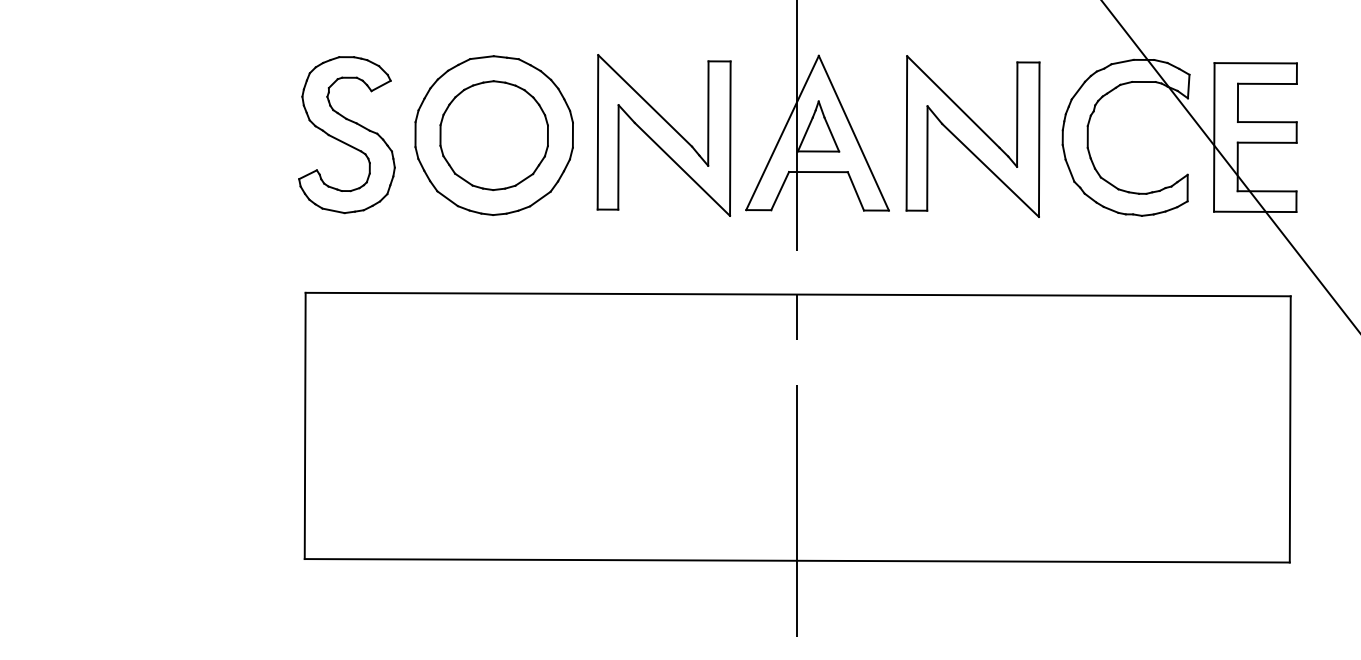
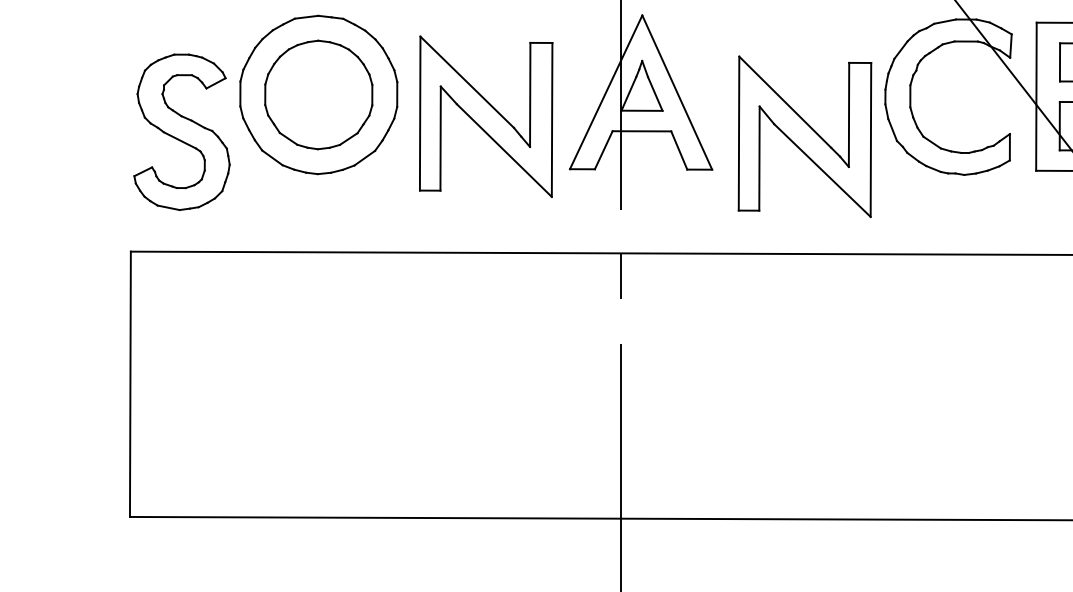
part: (346, 135) -> (181, 132), moved
part: (663, 135) -> (485, 116), moved
part: (972, 136) -> (804, 136), moved

